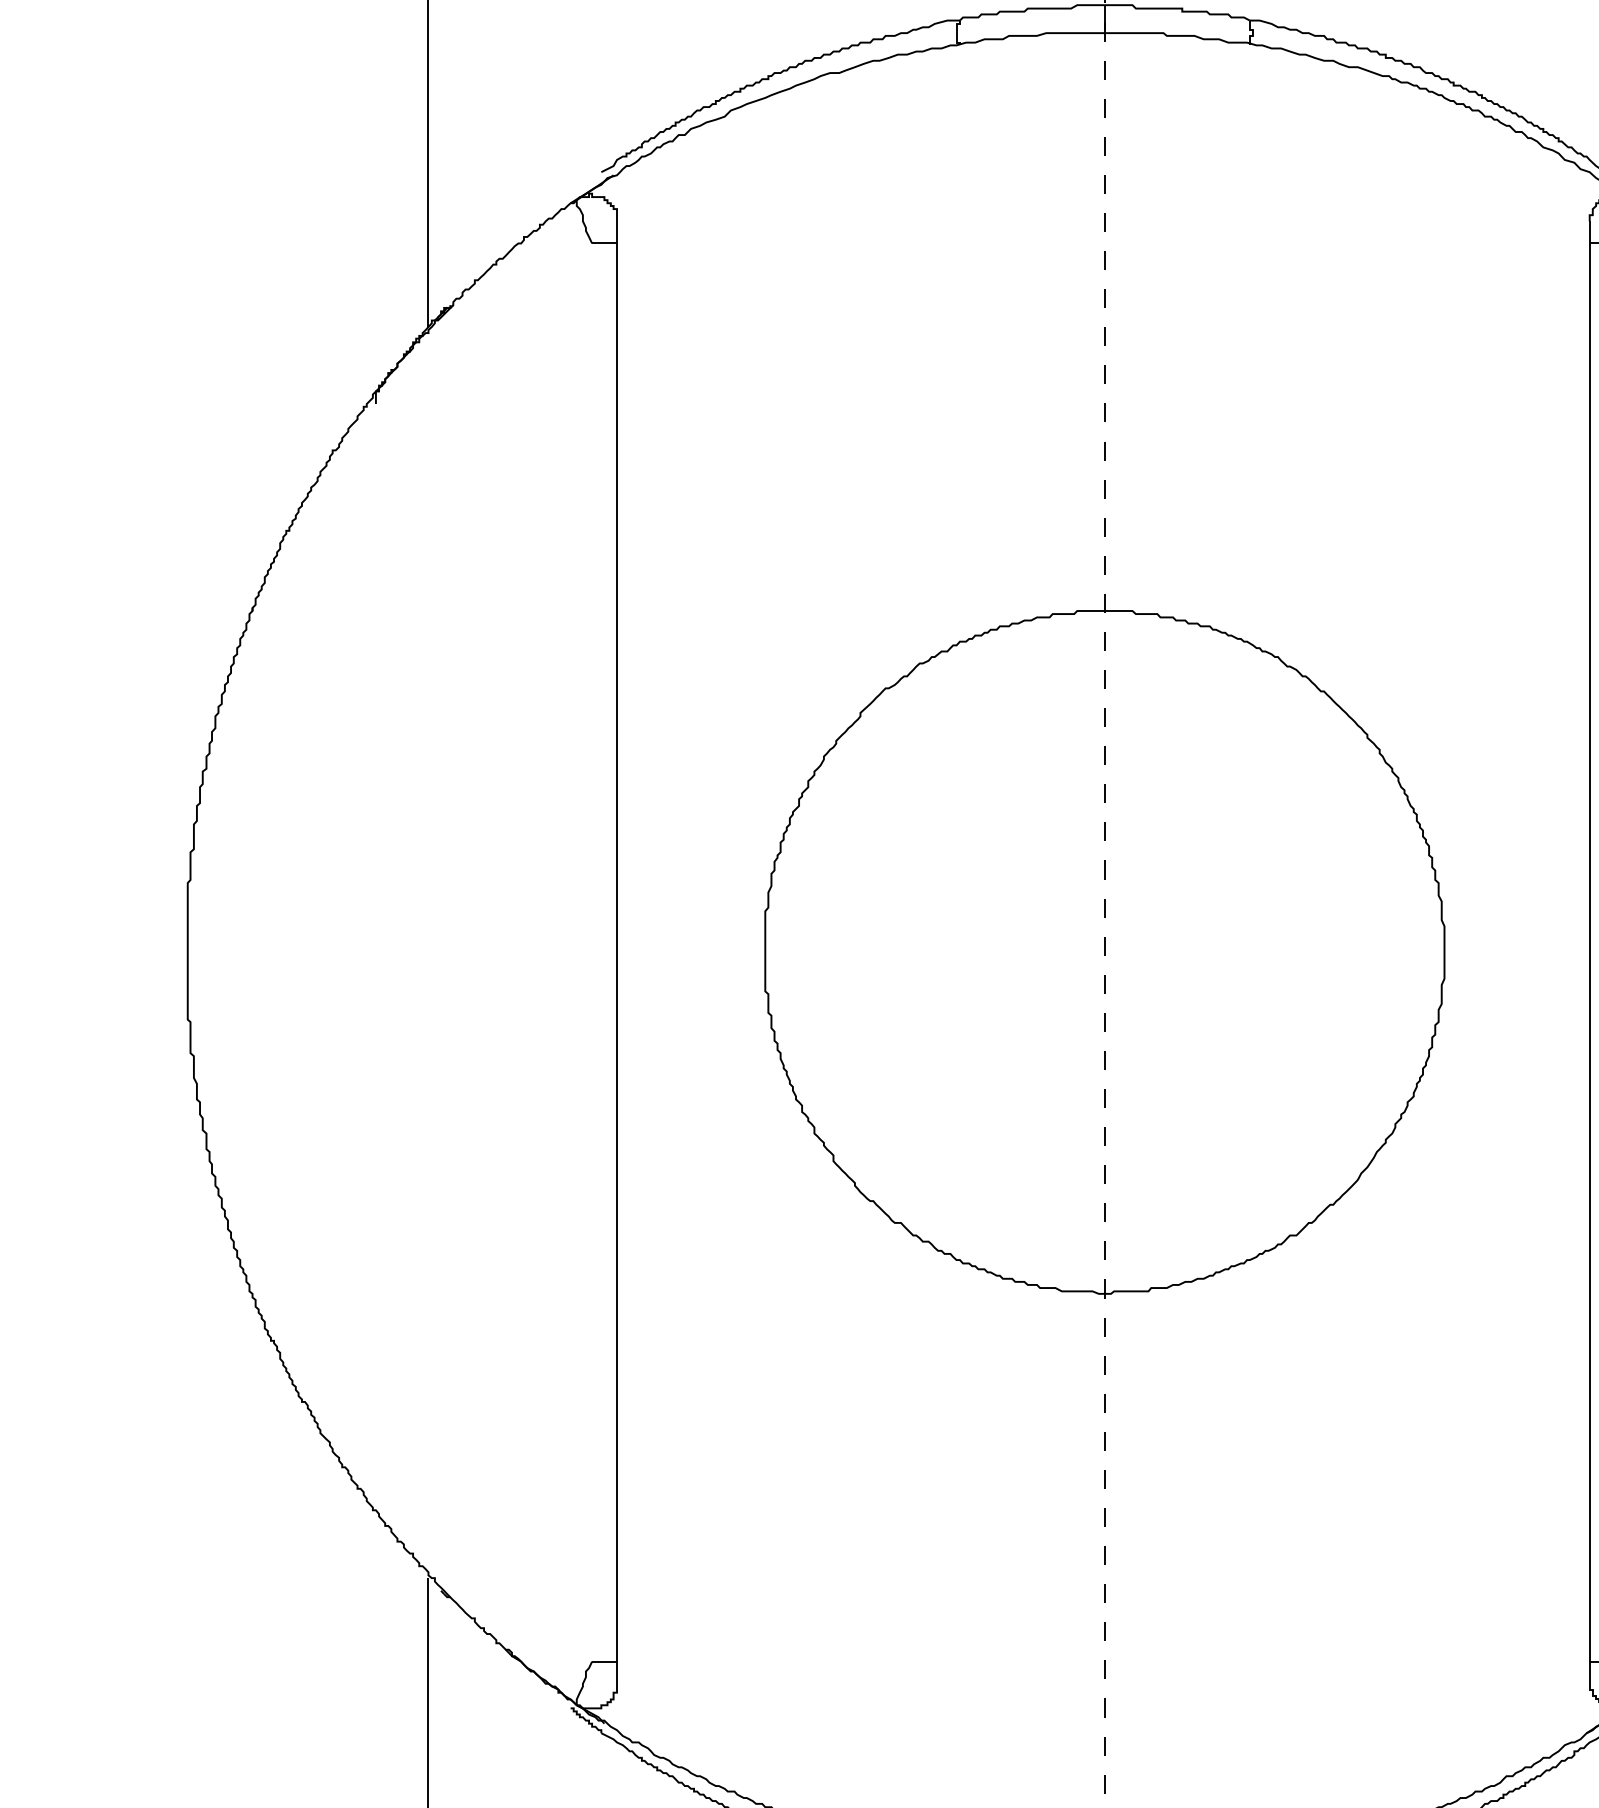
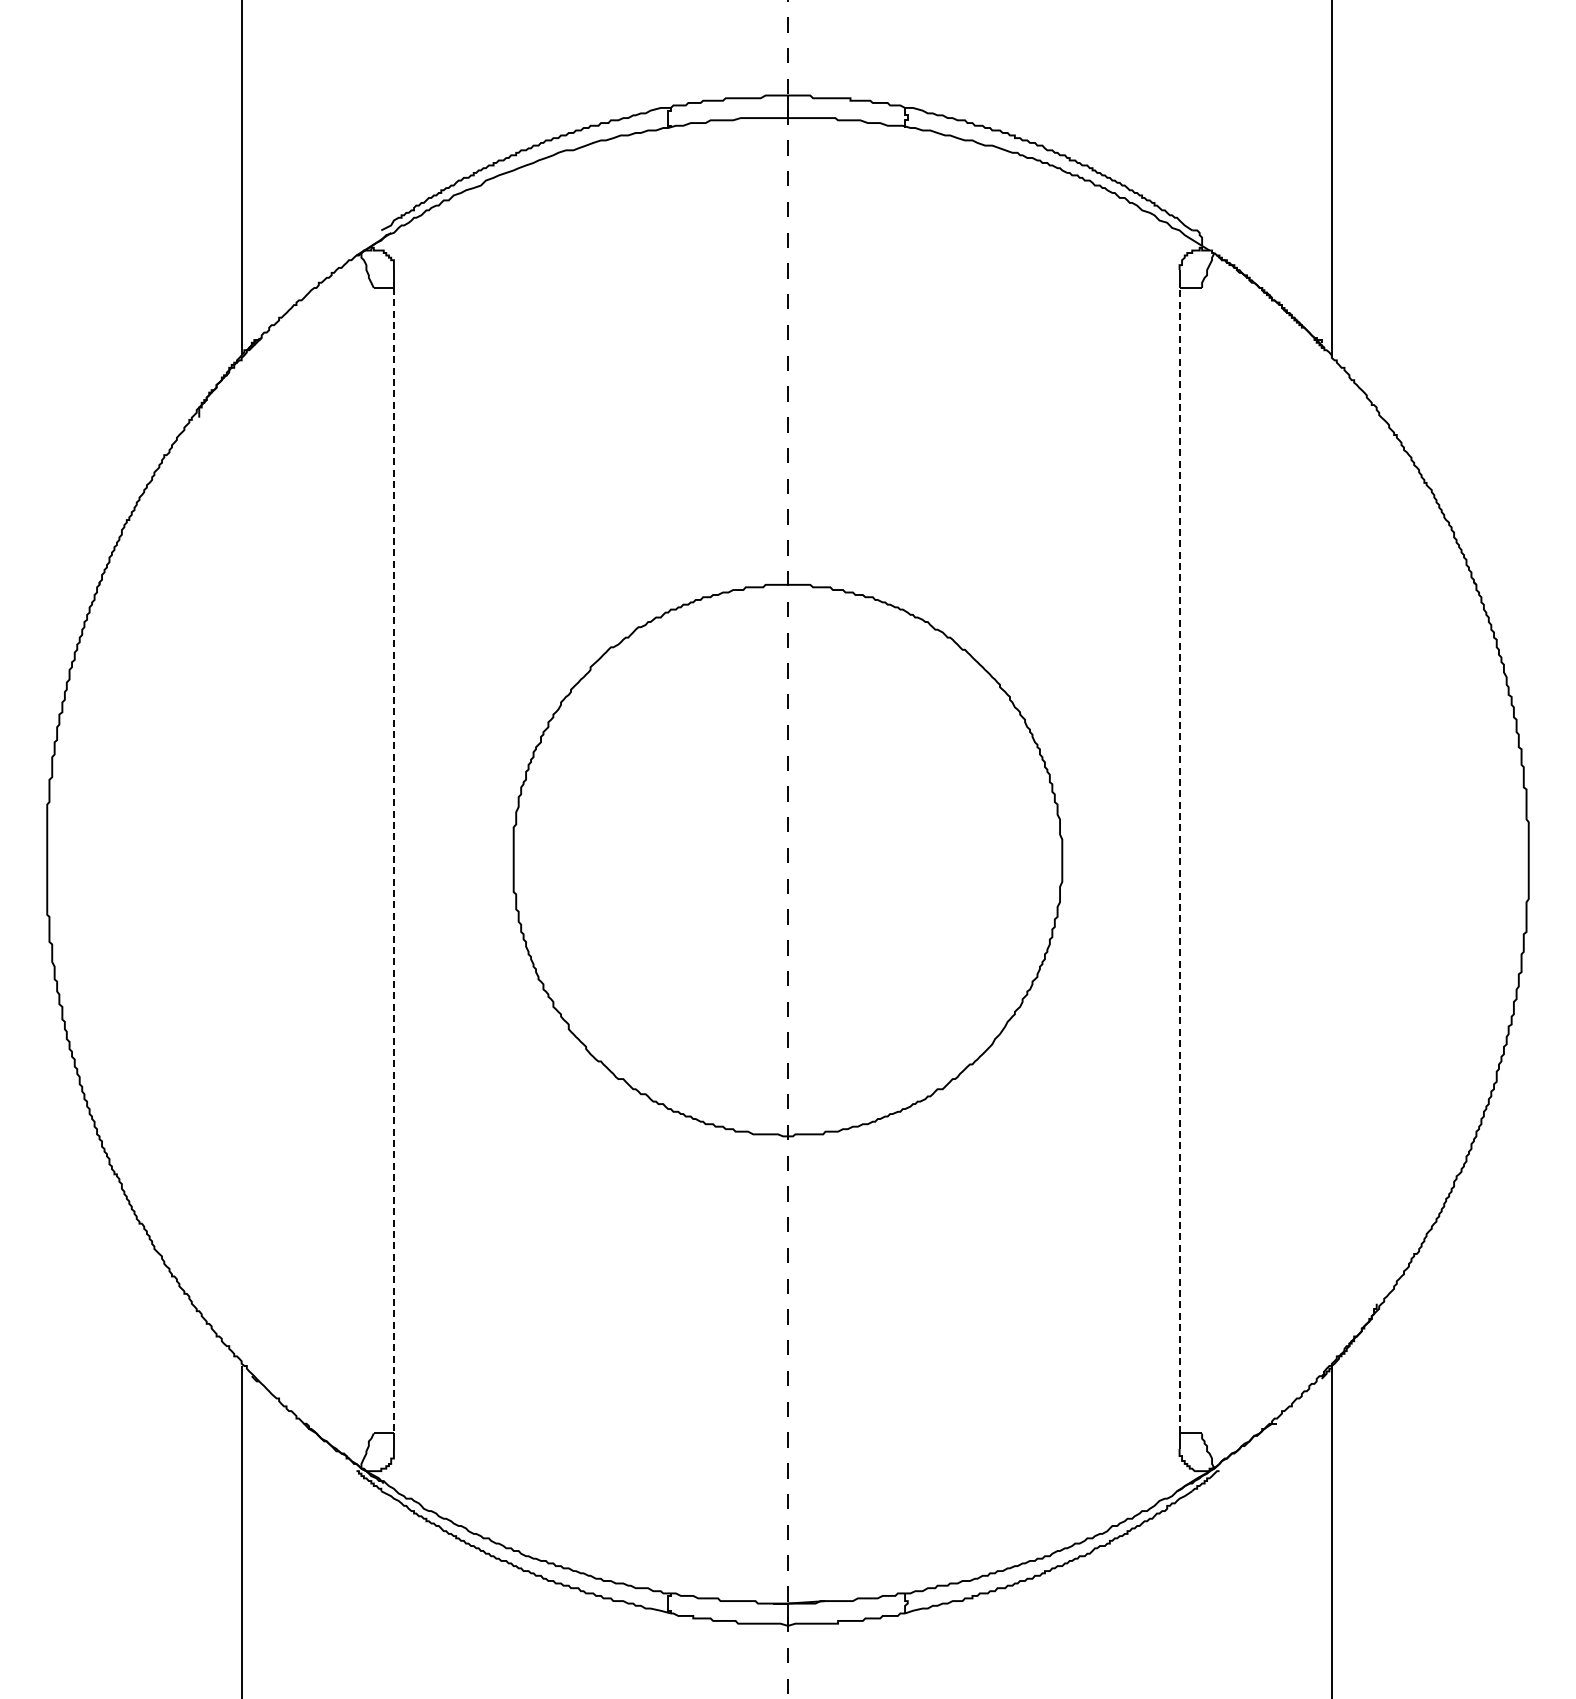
line: (616, 952) -> (393, 860), solid -> dashed
line: (1589, 952) -> (1179, 860), solid -> dashed

